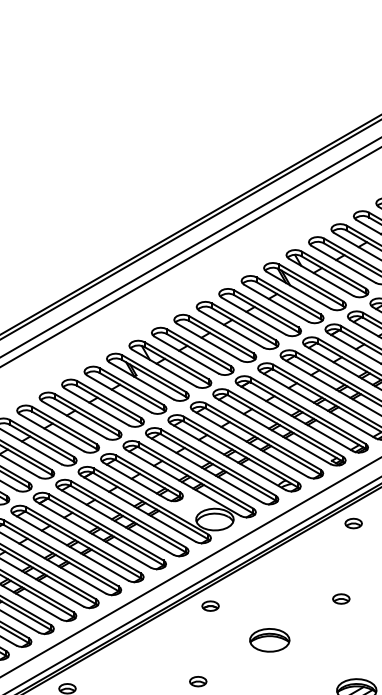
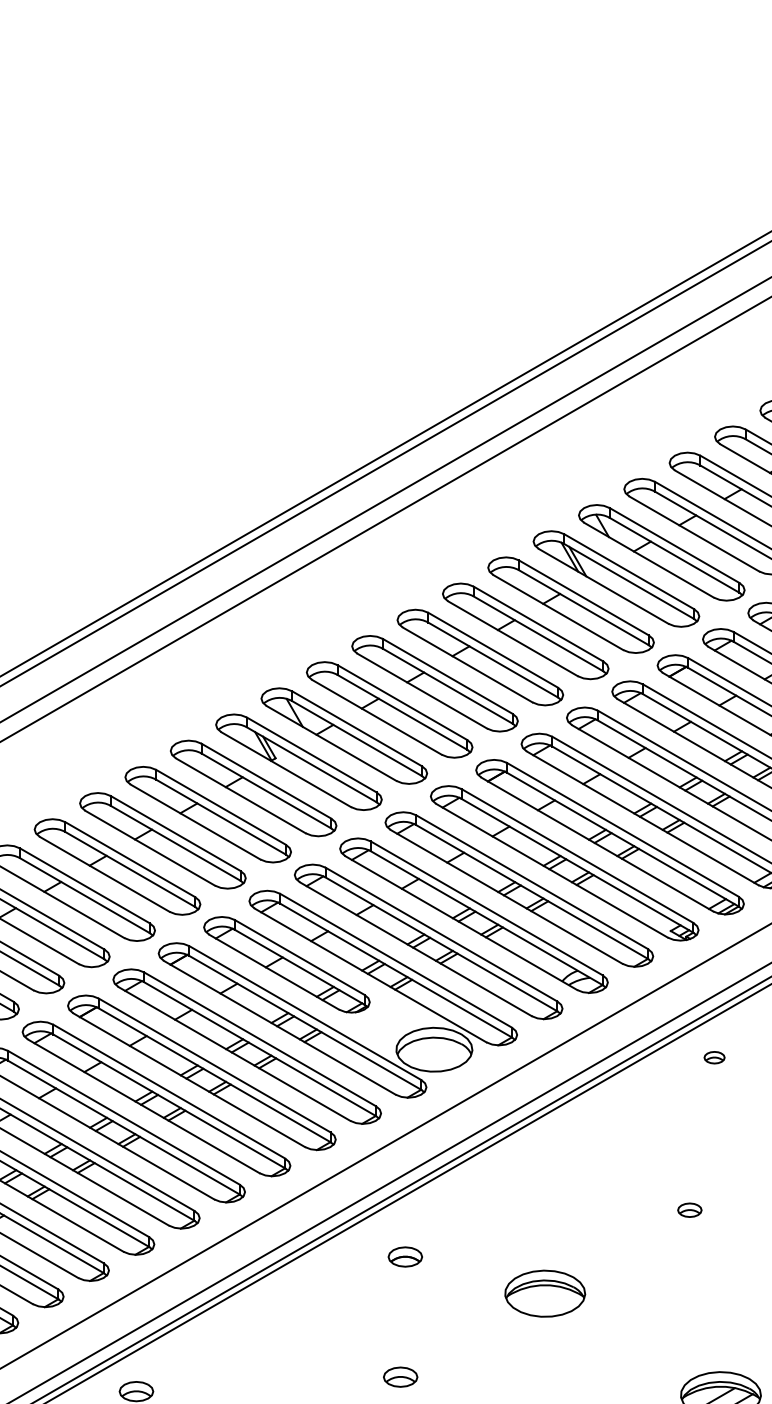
part: (353, 523) -> (714, 1057), size x0.6
part: (341, 598) -> (690, 1209), size x0.7
part: (210, 605) -> (405, 1255), moved

